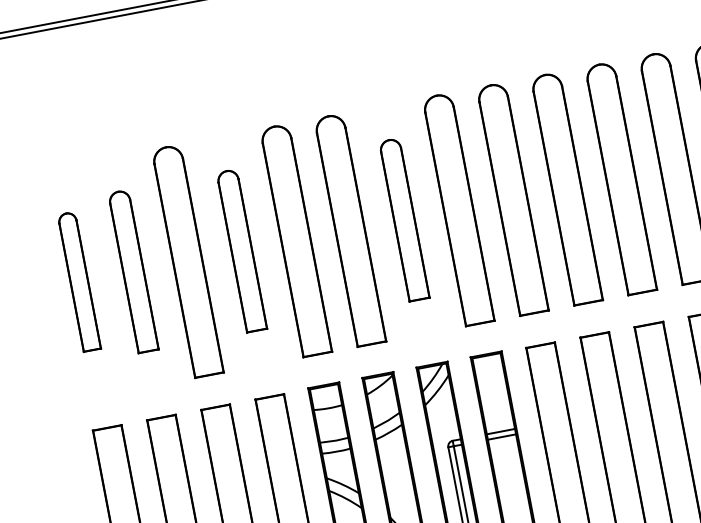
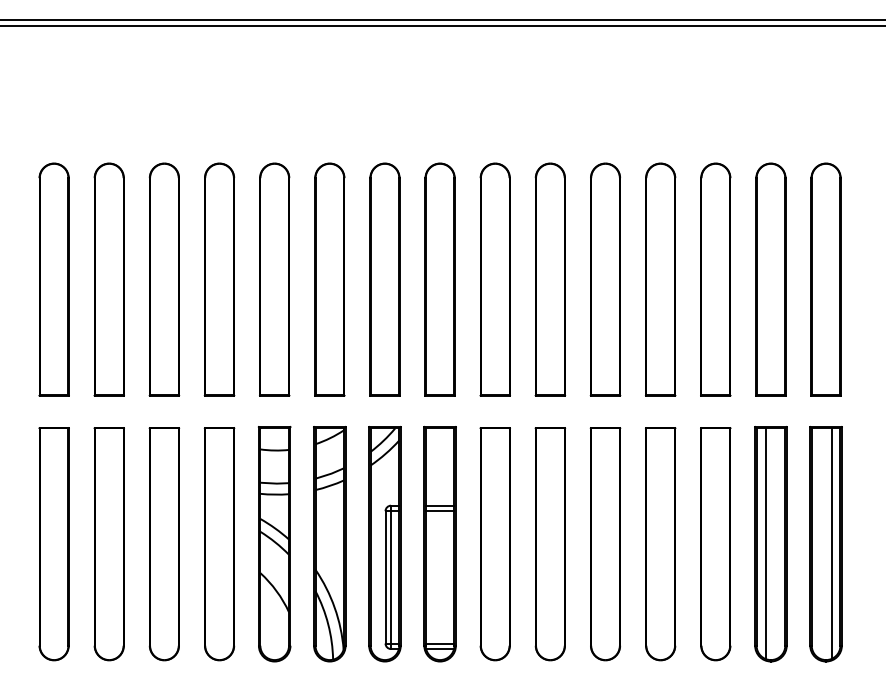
part: (403, 219) -> (384, 279), size x1.43
part: (241, 250) -> (219, 279), size x1.43
part: (132, 271) -> (108, 279), size x1.43
part: (78, 281) -> (53, 279), size x1.67

